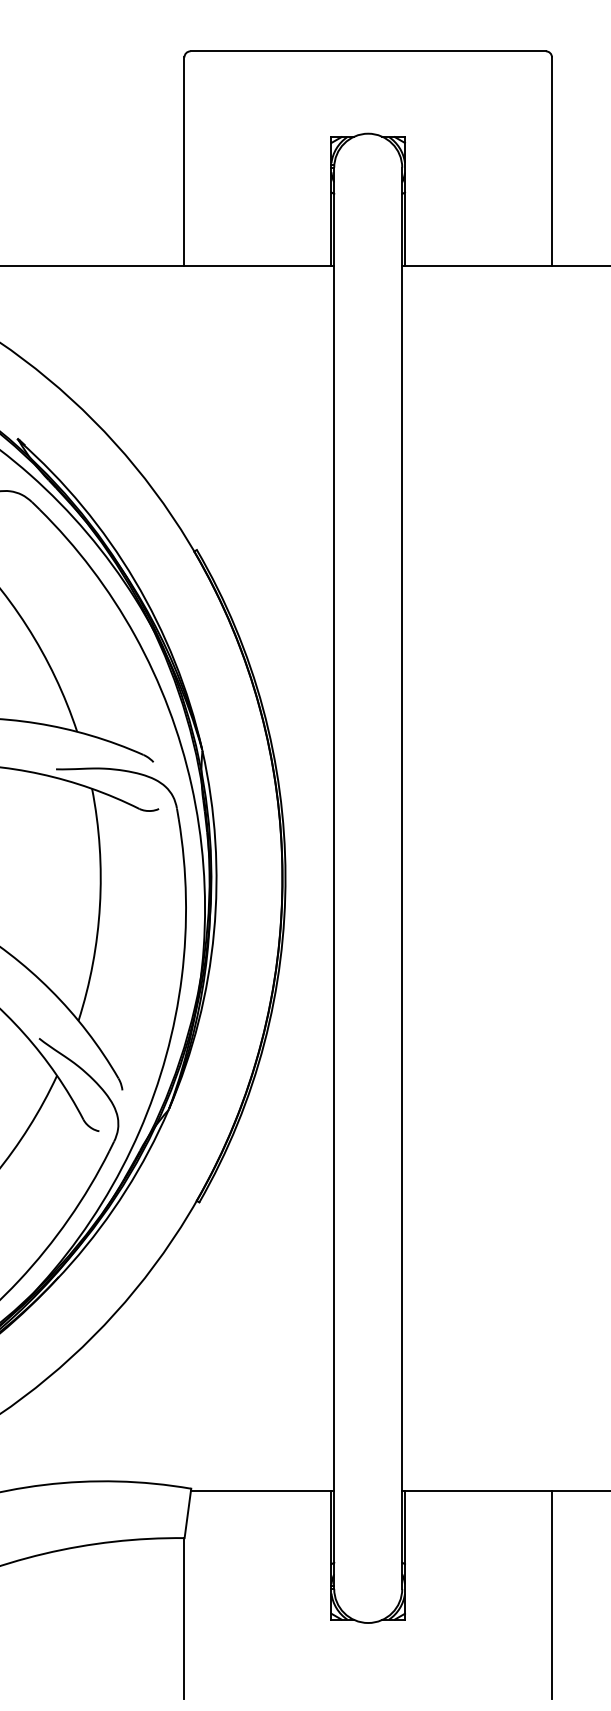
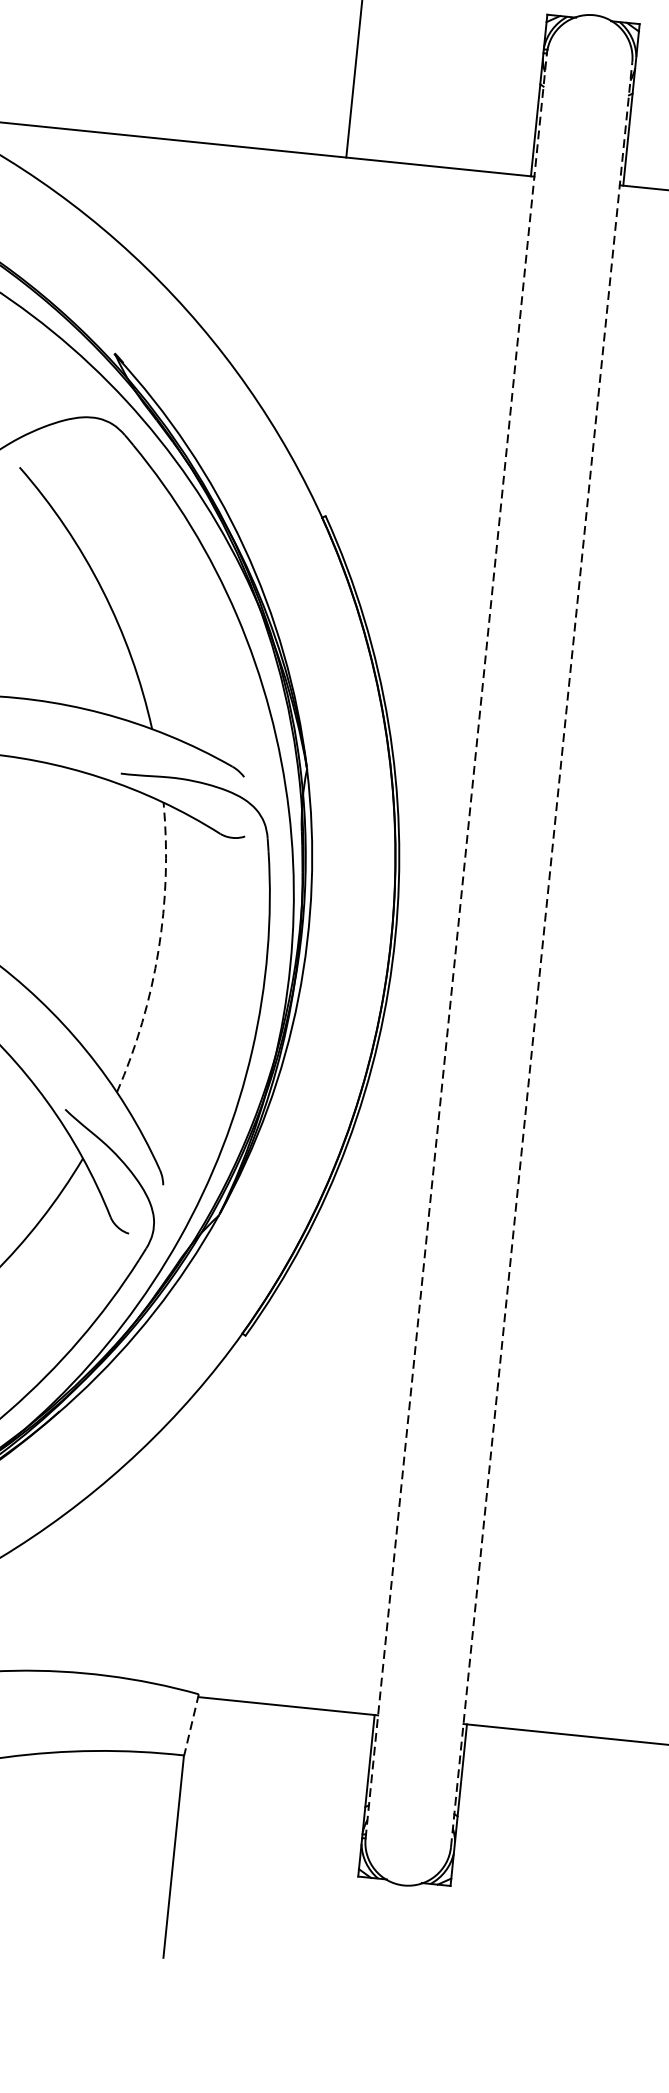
line: (334, 878) -> (456, 946), solid -> dashed
line: (402, 878) -> (541, 954), solid -> dashed
arc: (99, 905) -> (158, 950), solid -> dashed
line: (187, 1513) -> (190, 1724), solid -> dashed
line: (552, 1594) -> (639, 1873), removed

